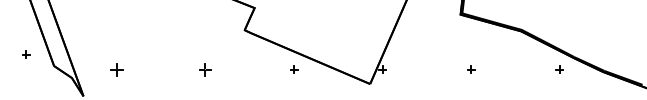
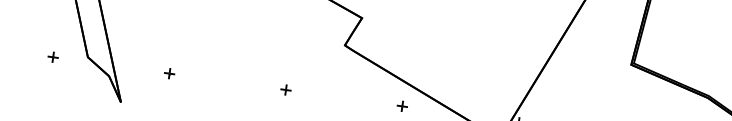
part: (26, 54) -> (53, 57), moved
part: (116, 69) -> (169, 73), size x0.62
part: (205, 69) -> (286, 89), size x0.62

